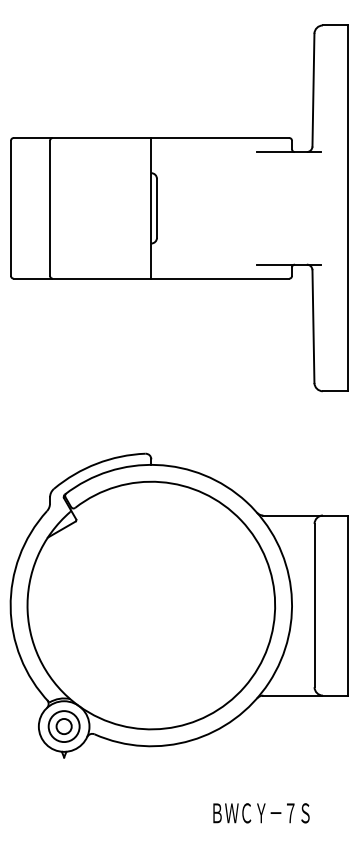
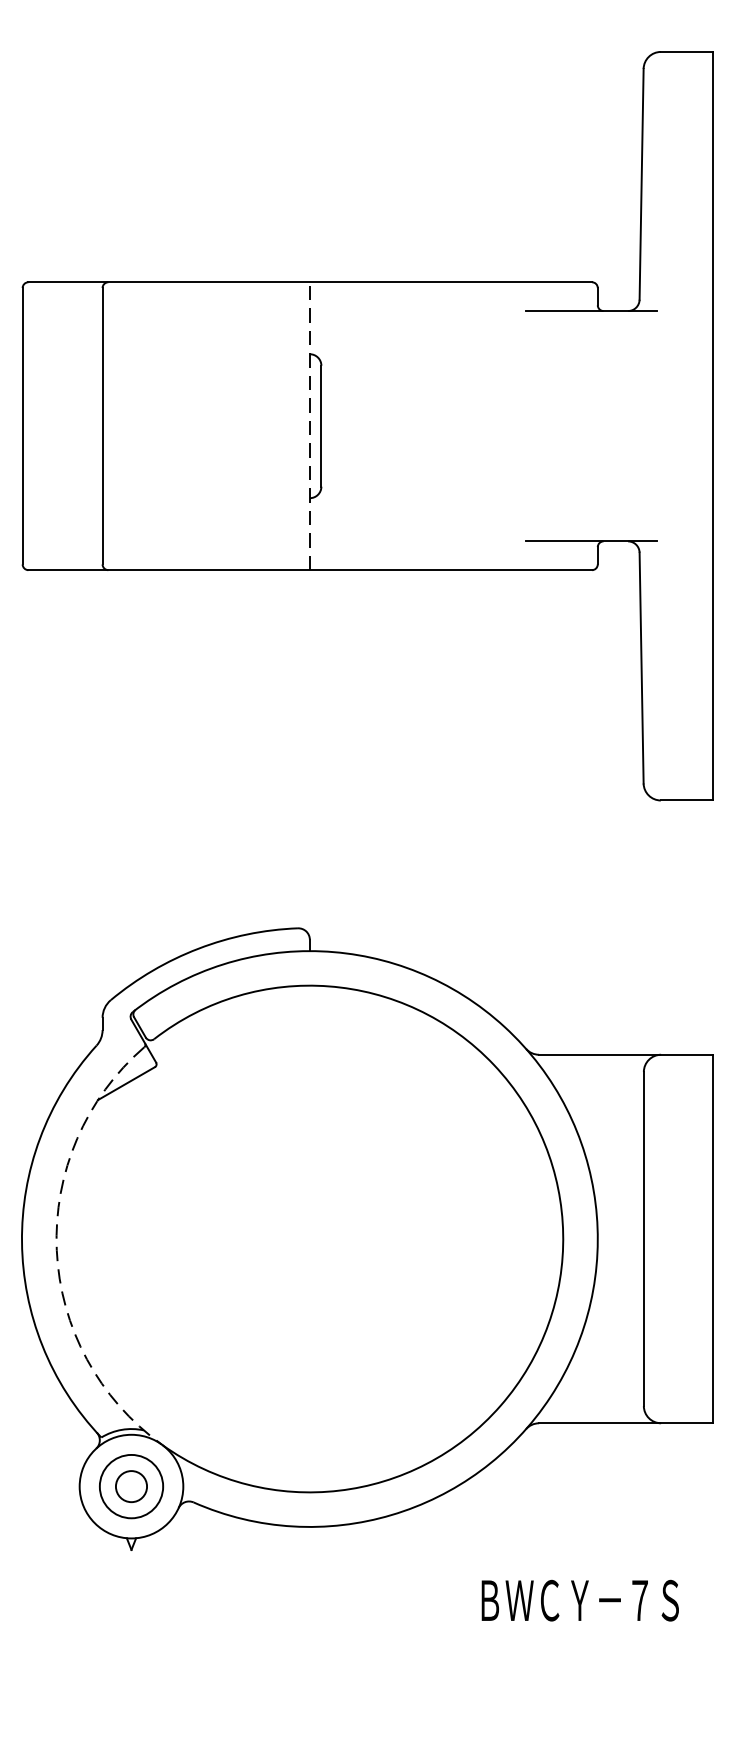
line: (151, 207) -> (310, 424), solid -> dashed
arc: (27, 611) -> (56, 1251), solid -> dashed
text: (261, 813) -> (580, 1601), moved

